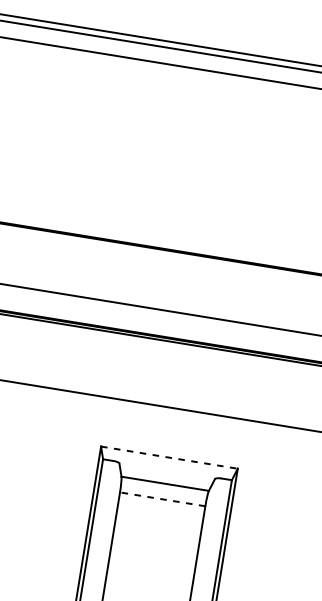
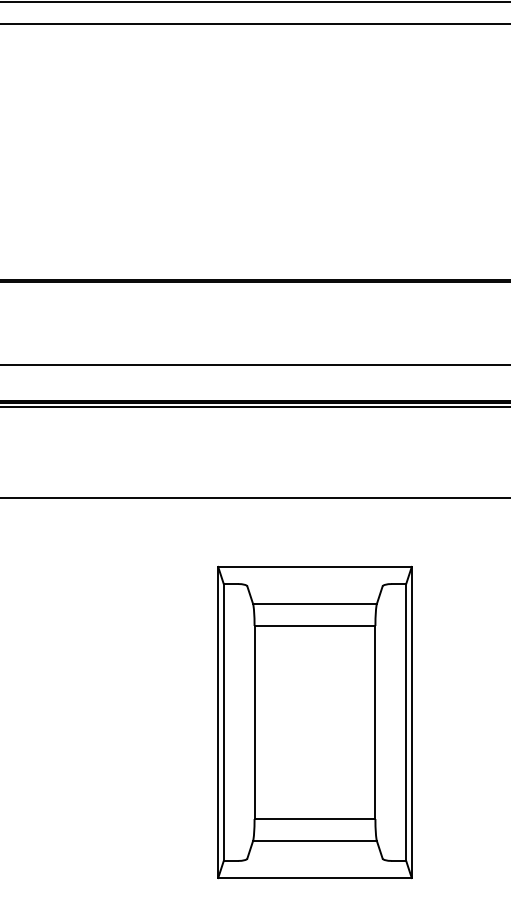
line: (169, 457) -> (315, 566), dashed -> solid
line: (162, 498) -> (314, 625), dashed -> solid

